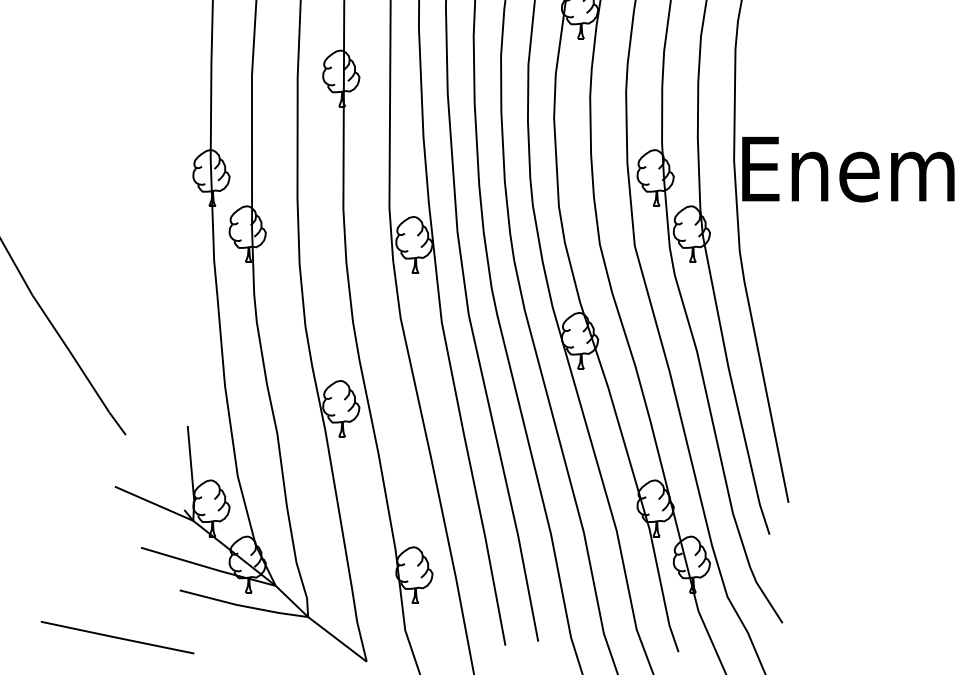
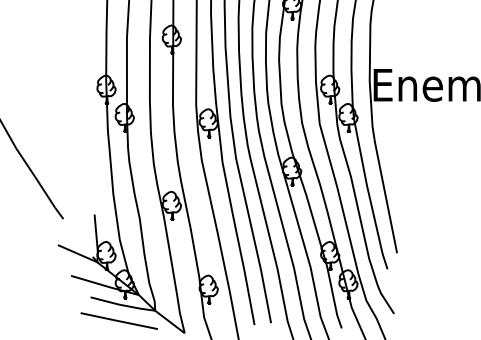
line: (116, 636) -> (118, 320), moved

